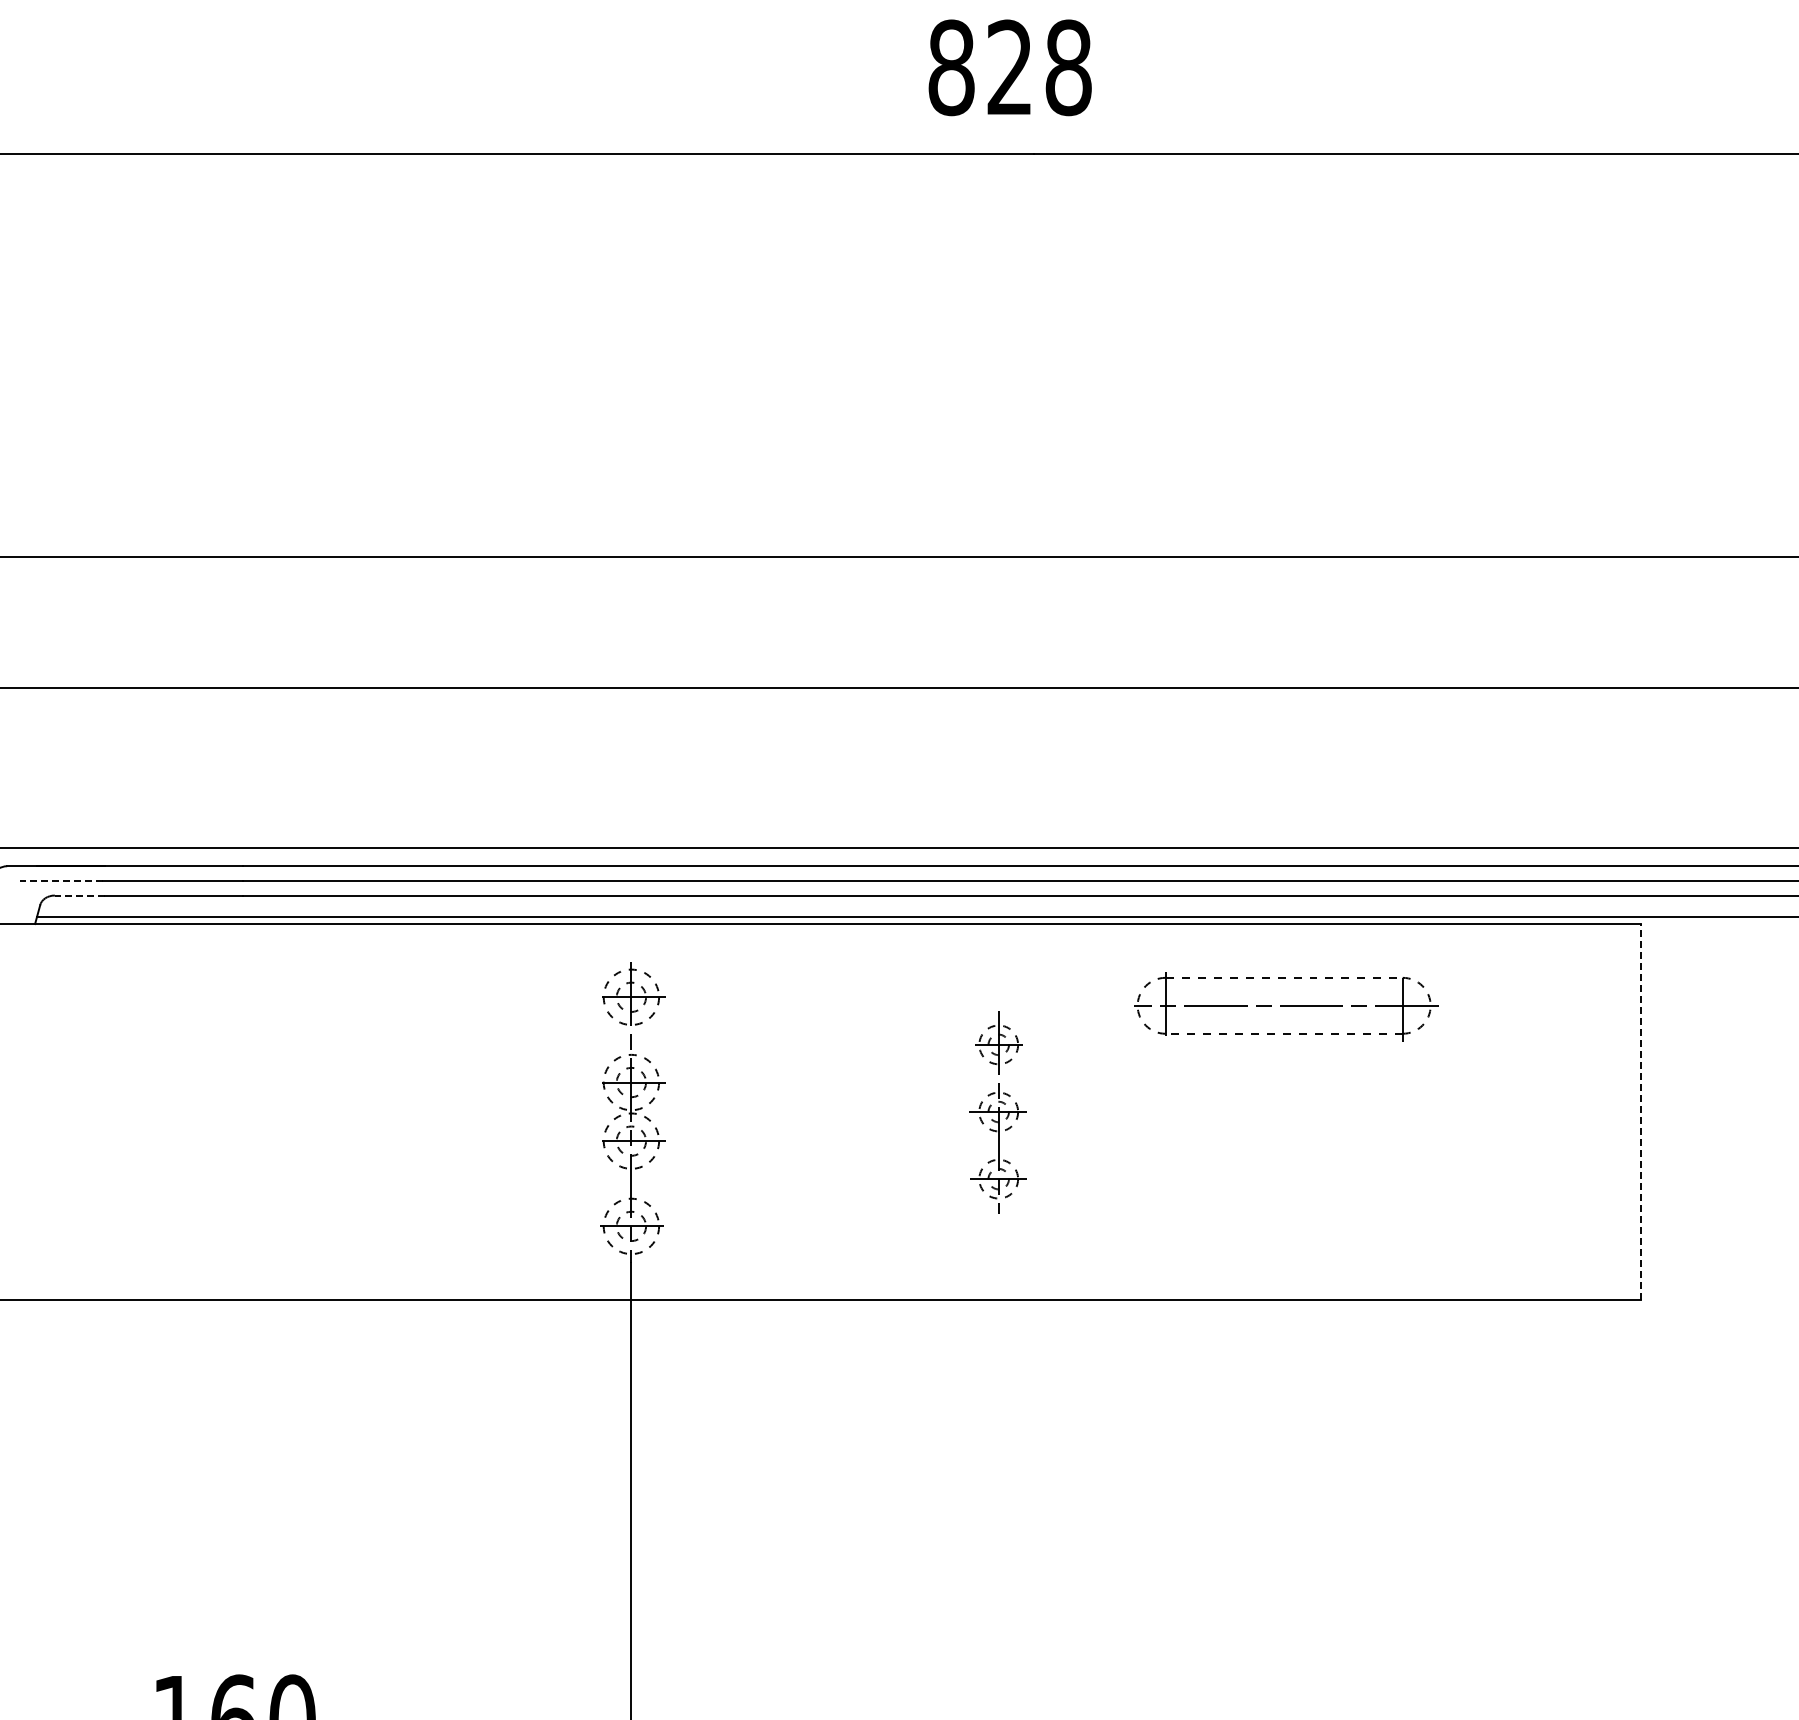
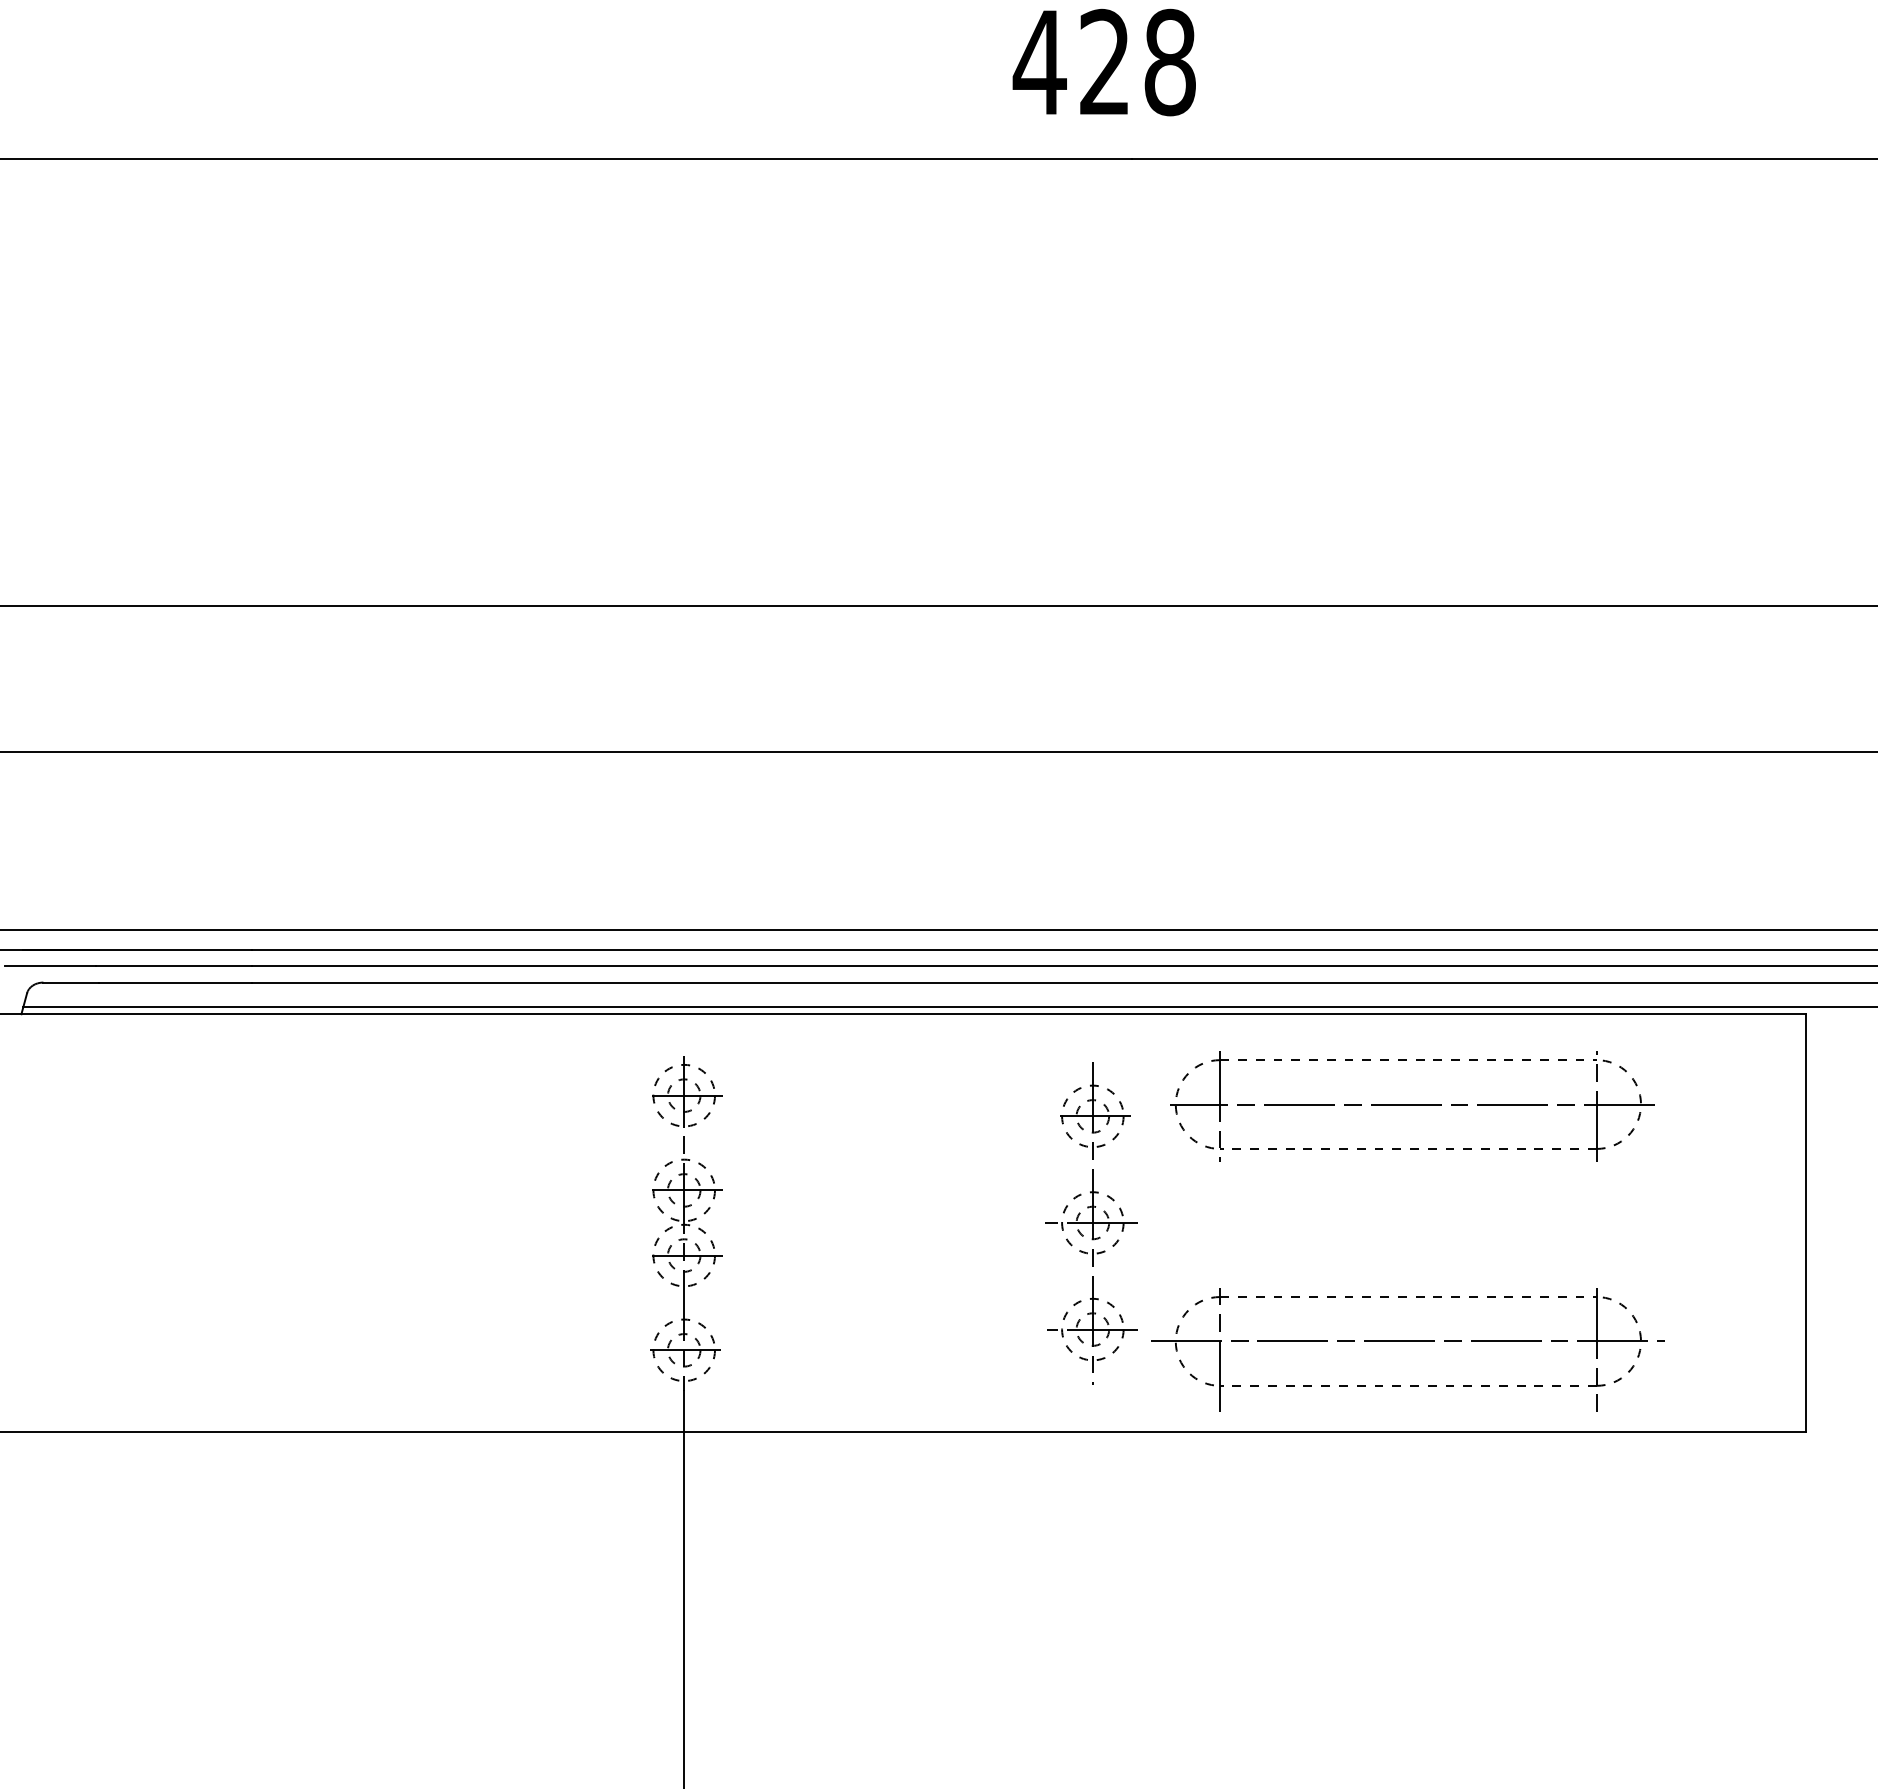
text: (951, 67) -> (1039, 62), 828 -> 428
line: (60, 880) -> (49, 965), dashed -> solid
line: (79, 895) -> (70, 982), dashed -> solid
part: (1286, 1006) -> (1412, 1105), size x1.43
line: (1640, 1111) -> (1805, 1222), dashed -> solid
part: (997, 1112) -> (1091, 1223), size x1.43
part: (1282, 1218) -> (1407, 1341), added

